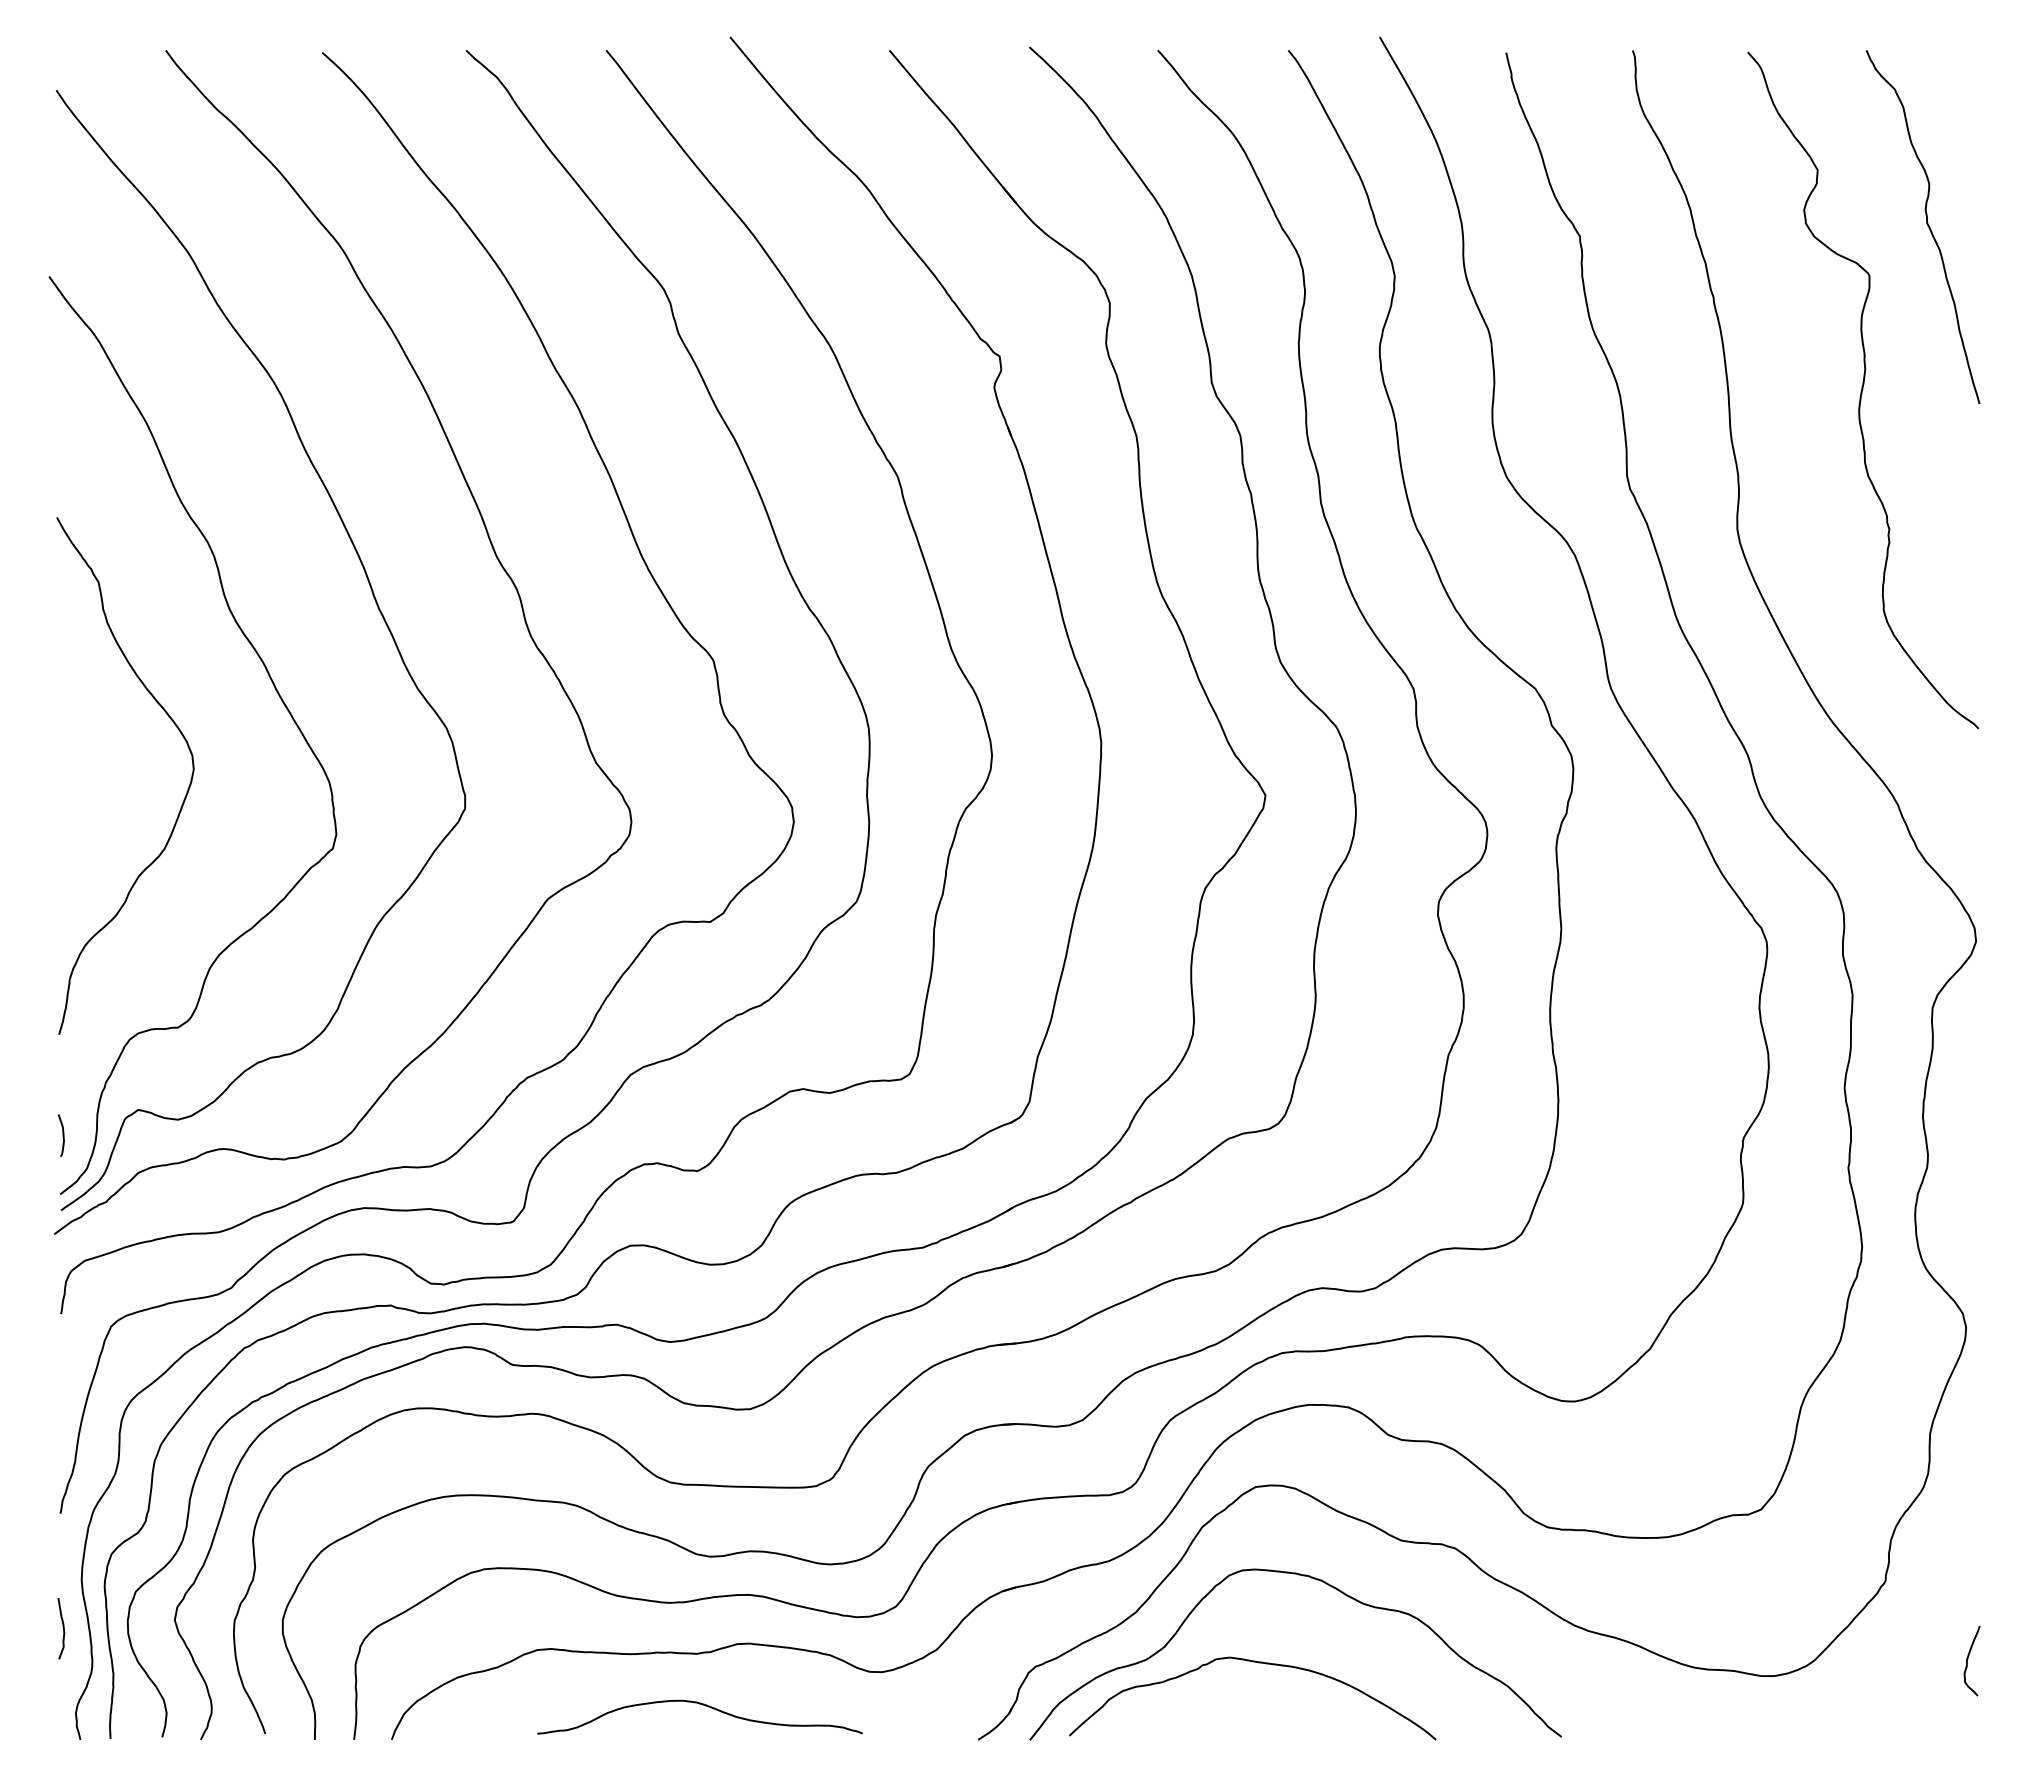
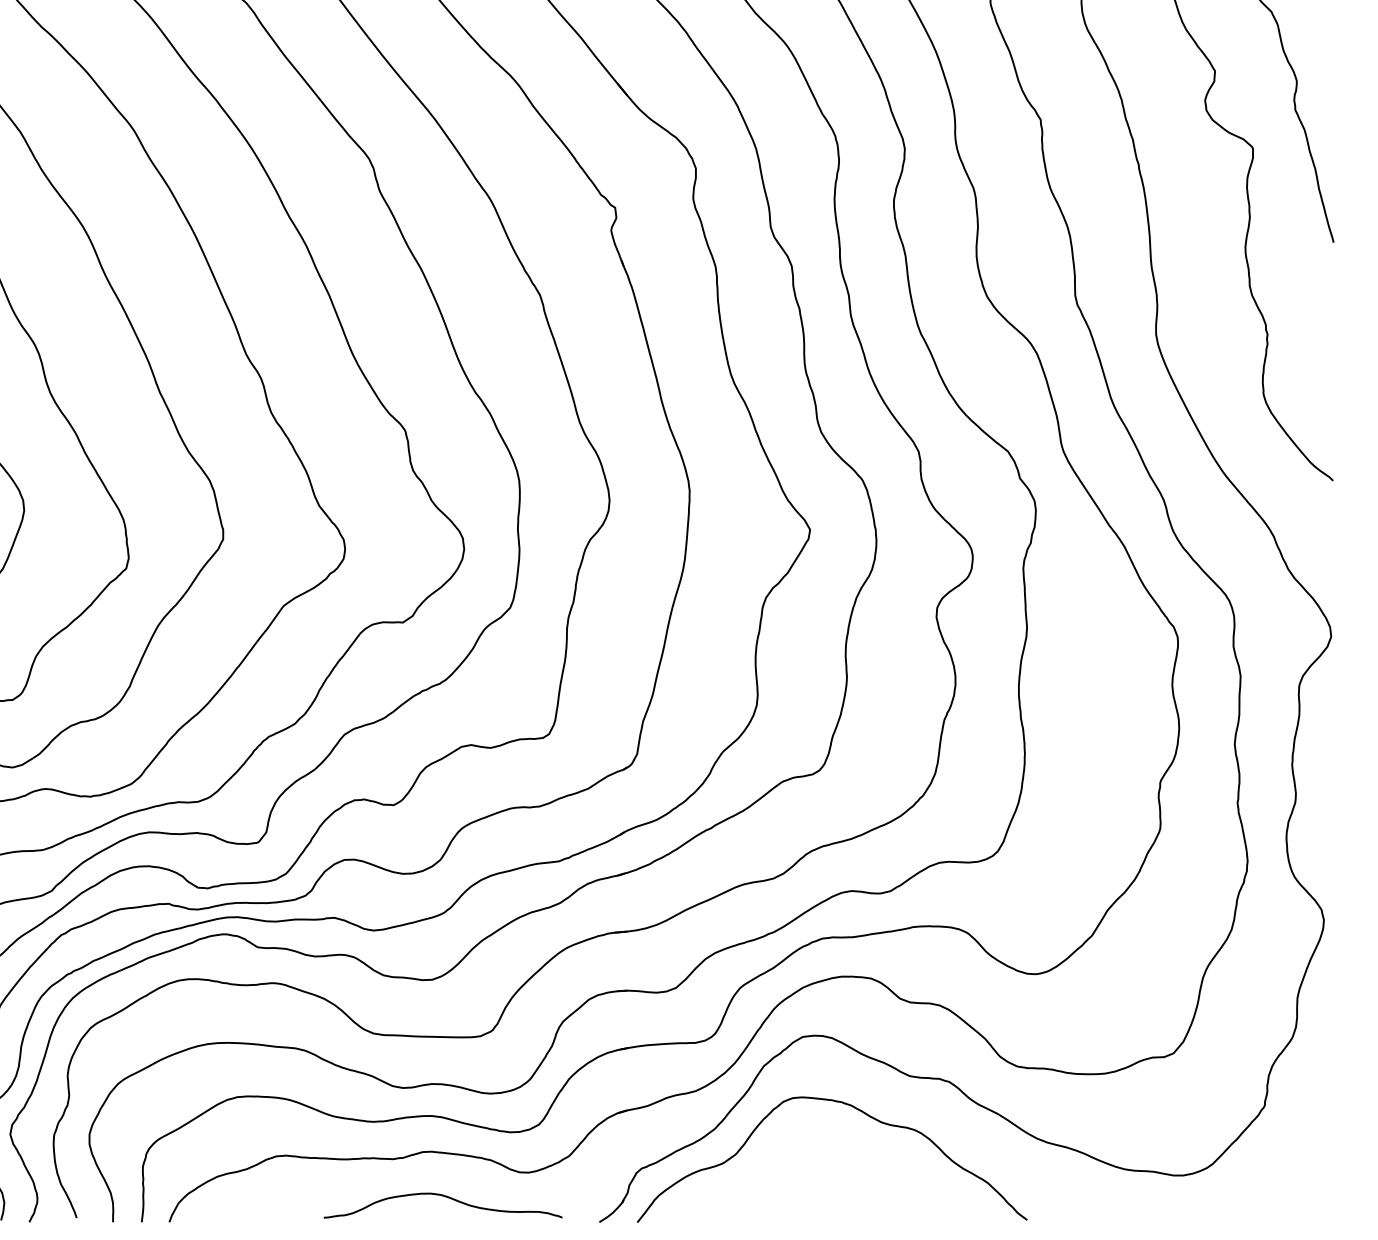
curve: (1968, 1659) -> (1325, 1163), removed
curve: (1258, 1663) -> (804, 1166), removed
curve: (702, 1705) -> (444, 1197), moved

